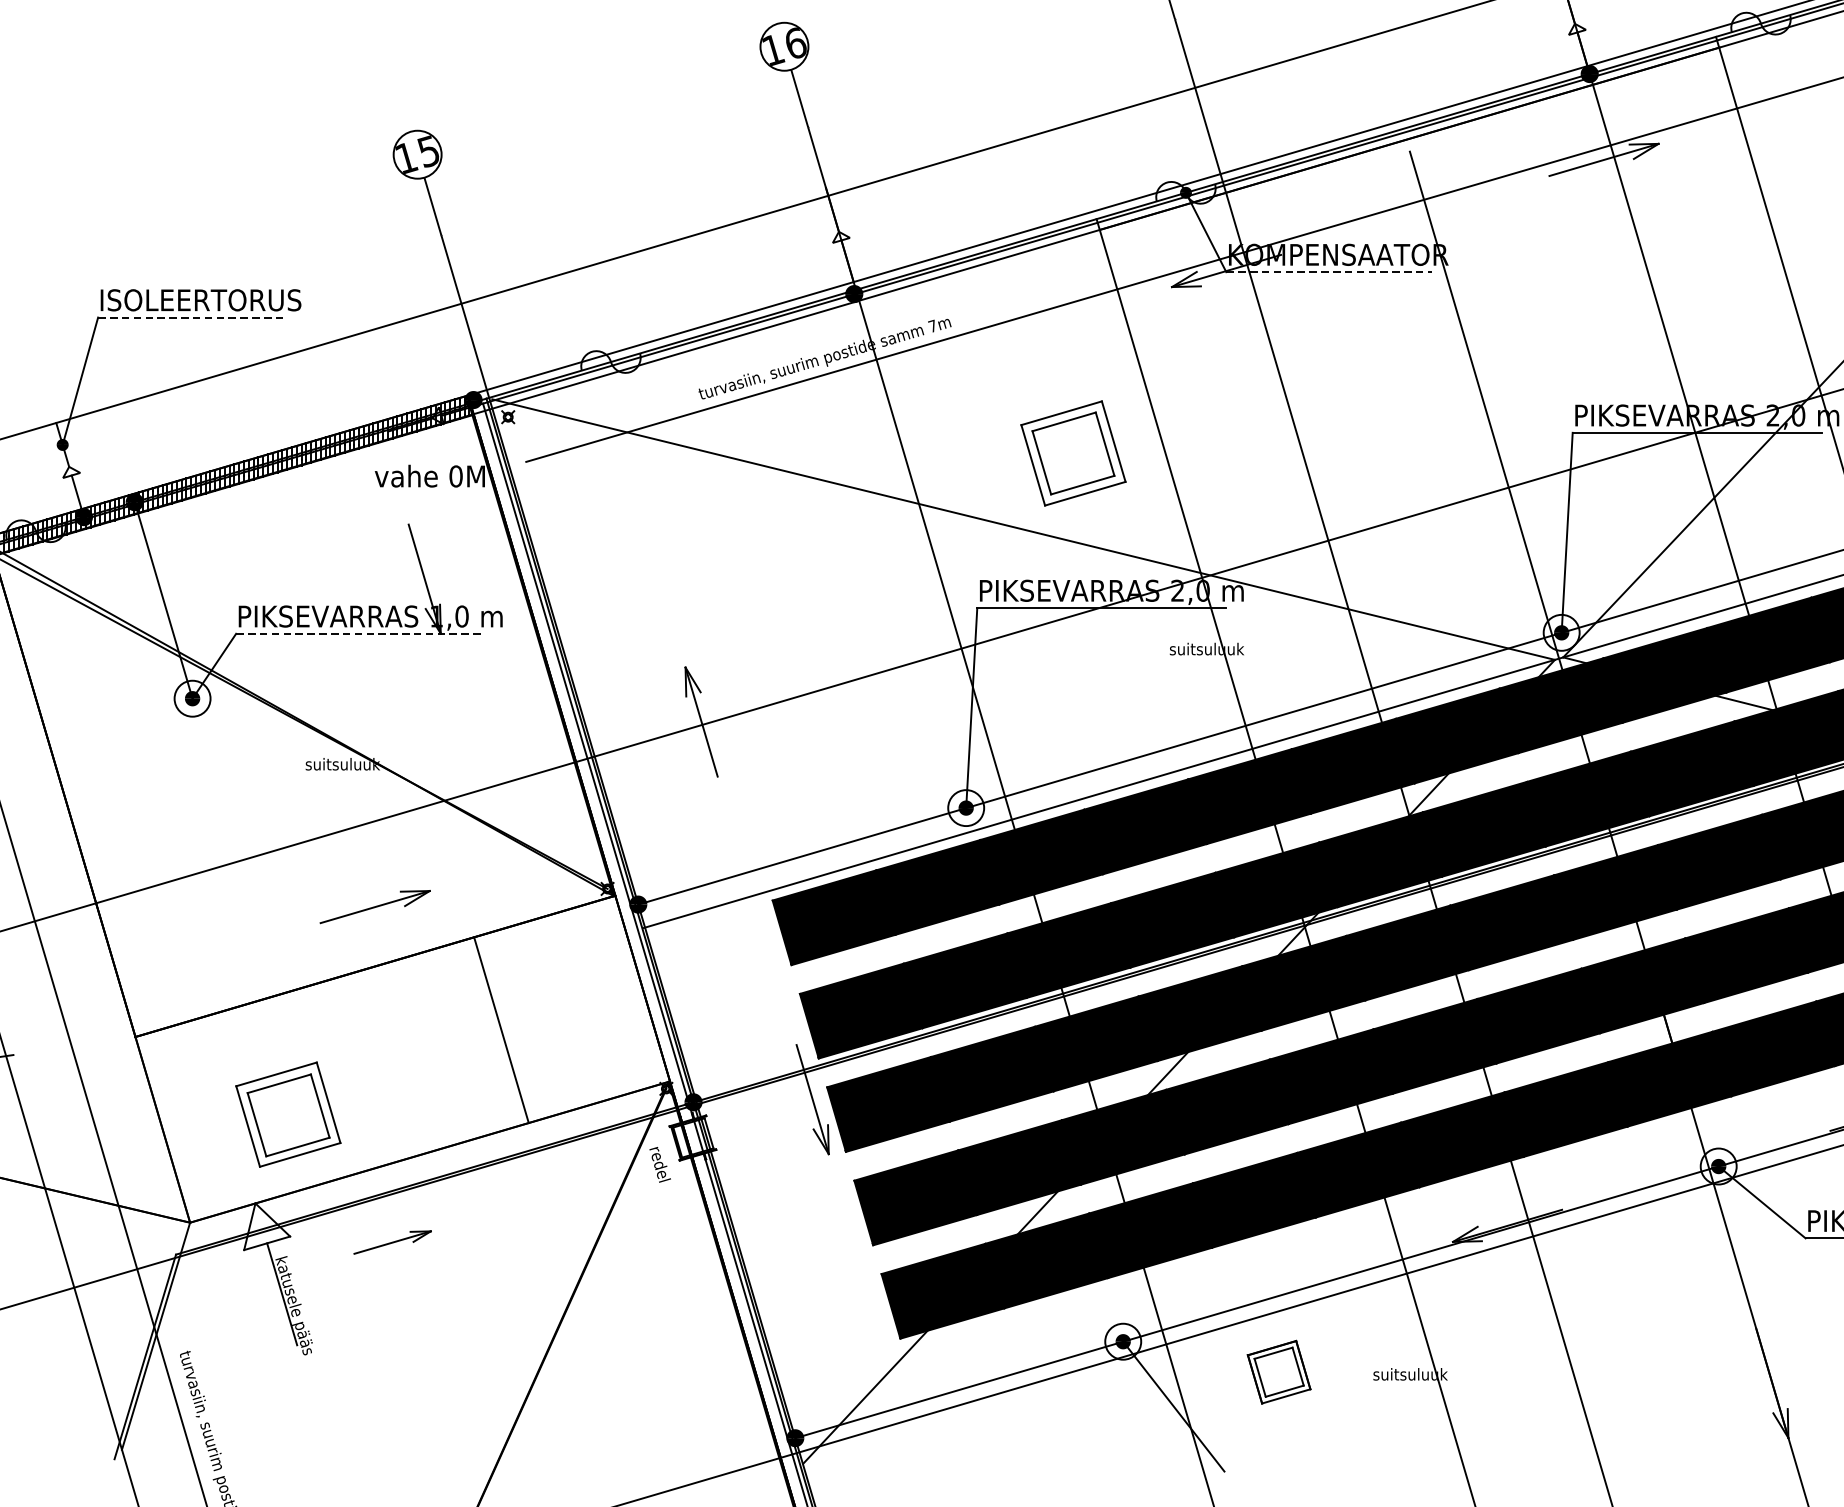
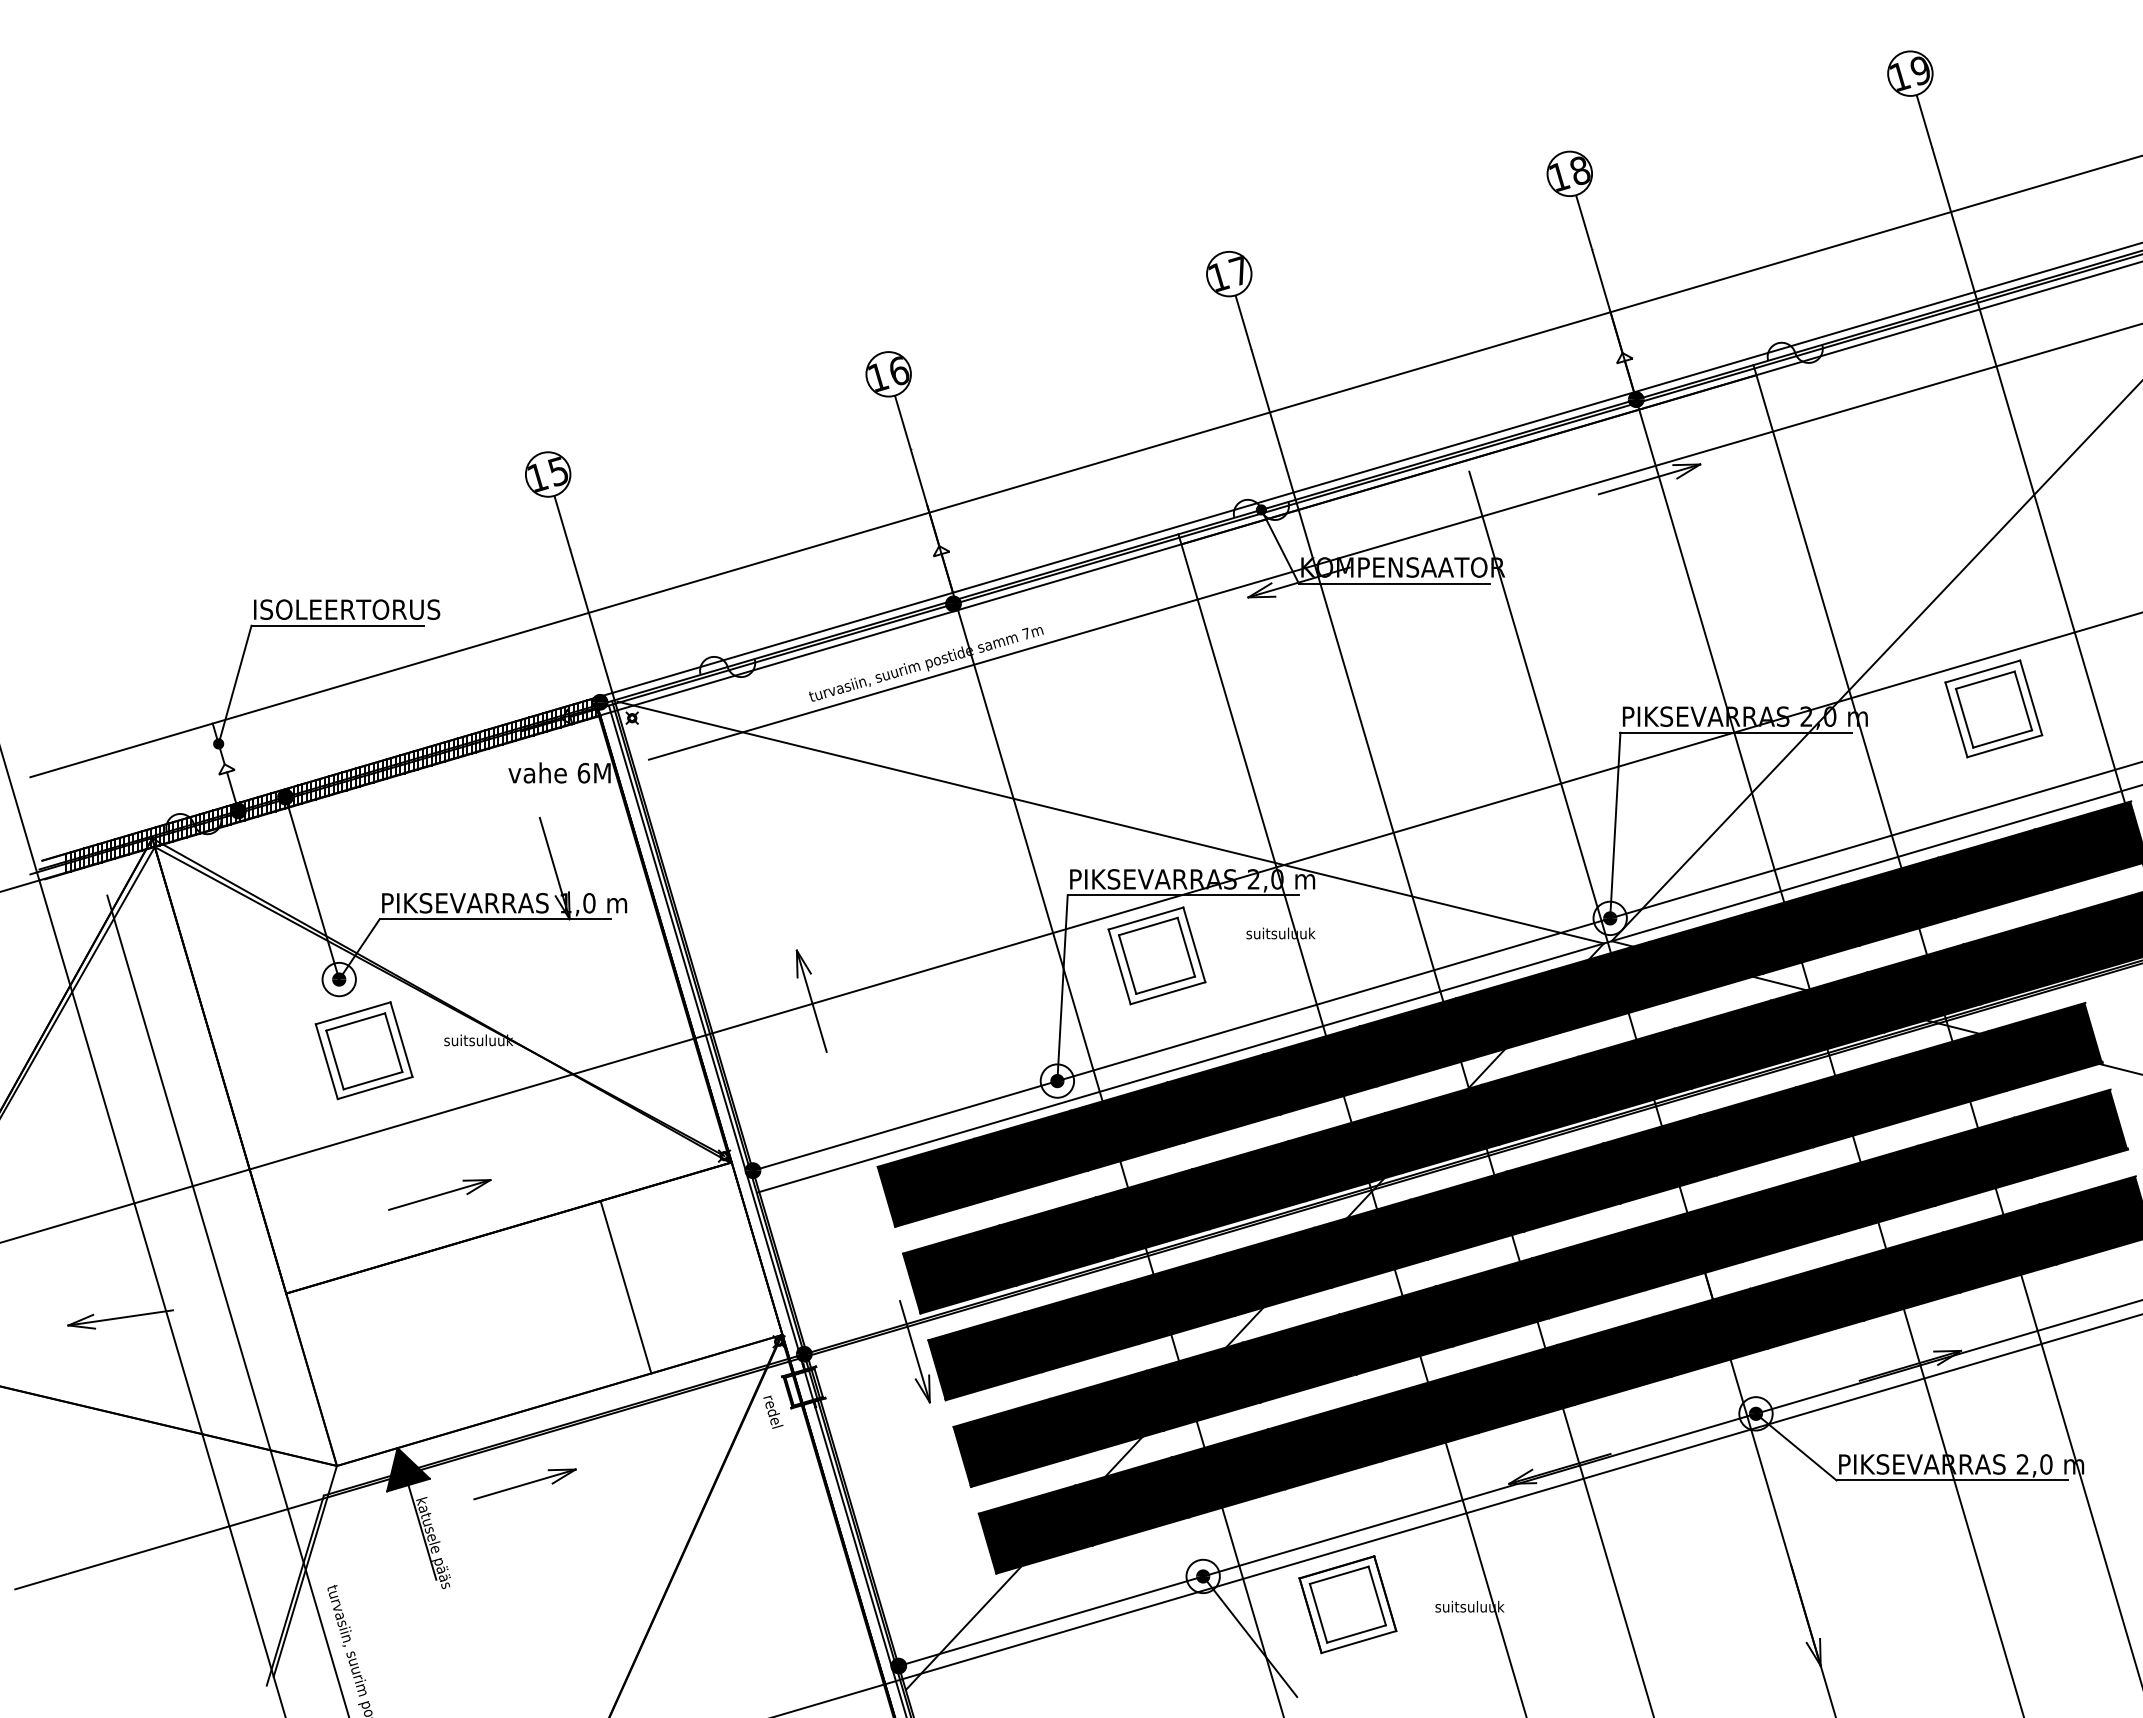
line: (1329, 272) -> (1394, 583), dashed -> solid
line: (191, 317) -> (338, 625), dashed -> solid
part: (1072, 453) -> (1156, 955), moved
text: (455, 475) -> (583, 772), 0M -> 6M
line: (360, 634) -> (495, 919), dashed -> solid
part: (374, 906) -> (439, 1194), moved
part: (287, 1114) -> (363, 1050), moved
fill: (267, 1226) -> (408, 1469), added
part: (392, 1242) -> (524, 1484), size x1.43
part: (1278, 1371) -> (1347, 1604), size x1.67

